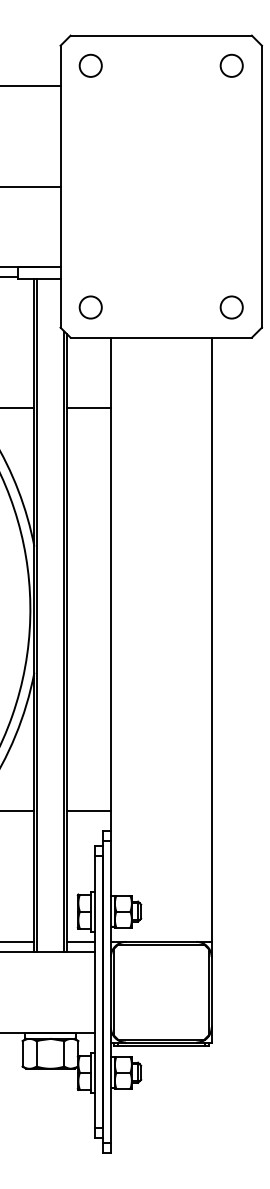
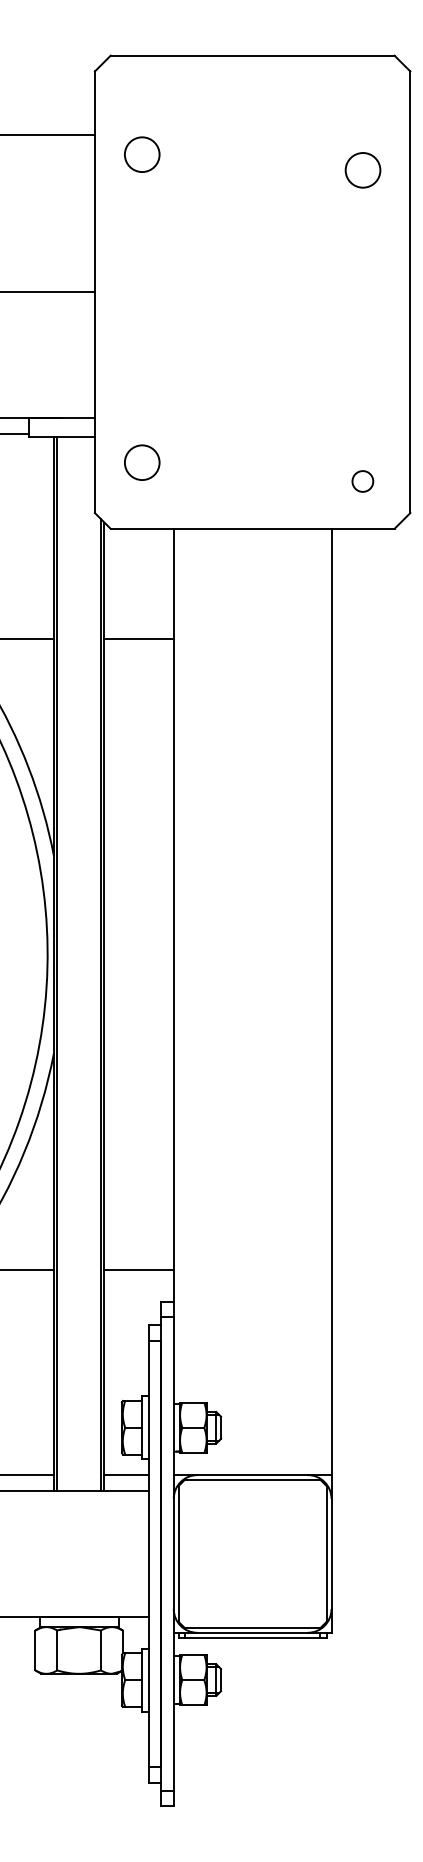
circle: (90, 65) -> (141, 154), moved
circle: (231, 65) -> (362, 169), moved
circle: (90, 307) -> (141, 462), moved
circle: (231, 307) -> (362, 481), size x0.6

